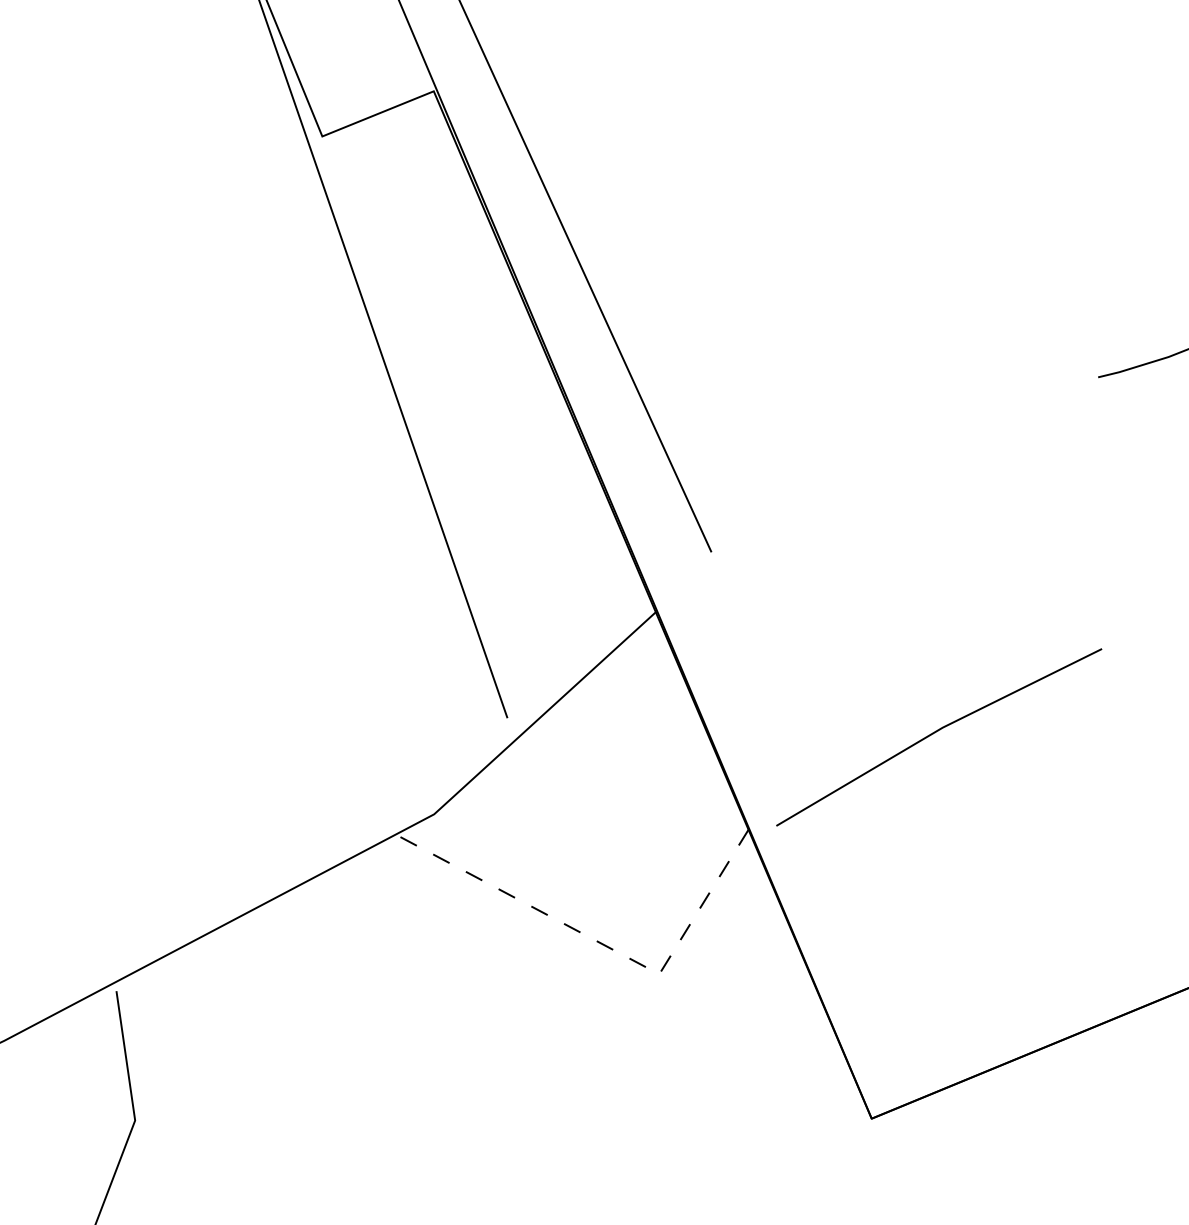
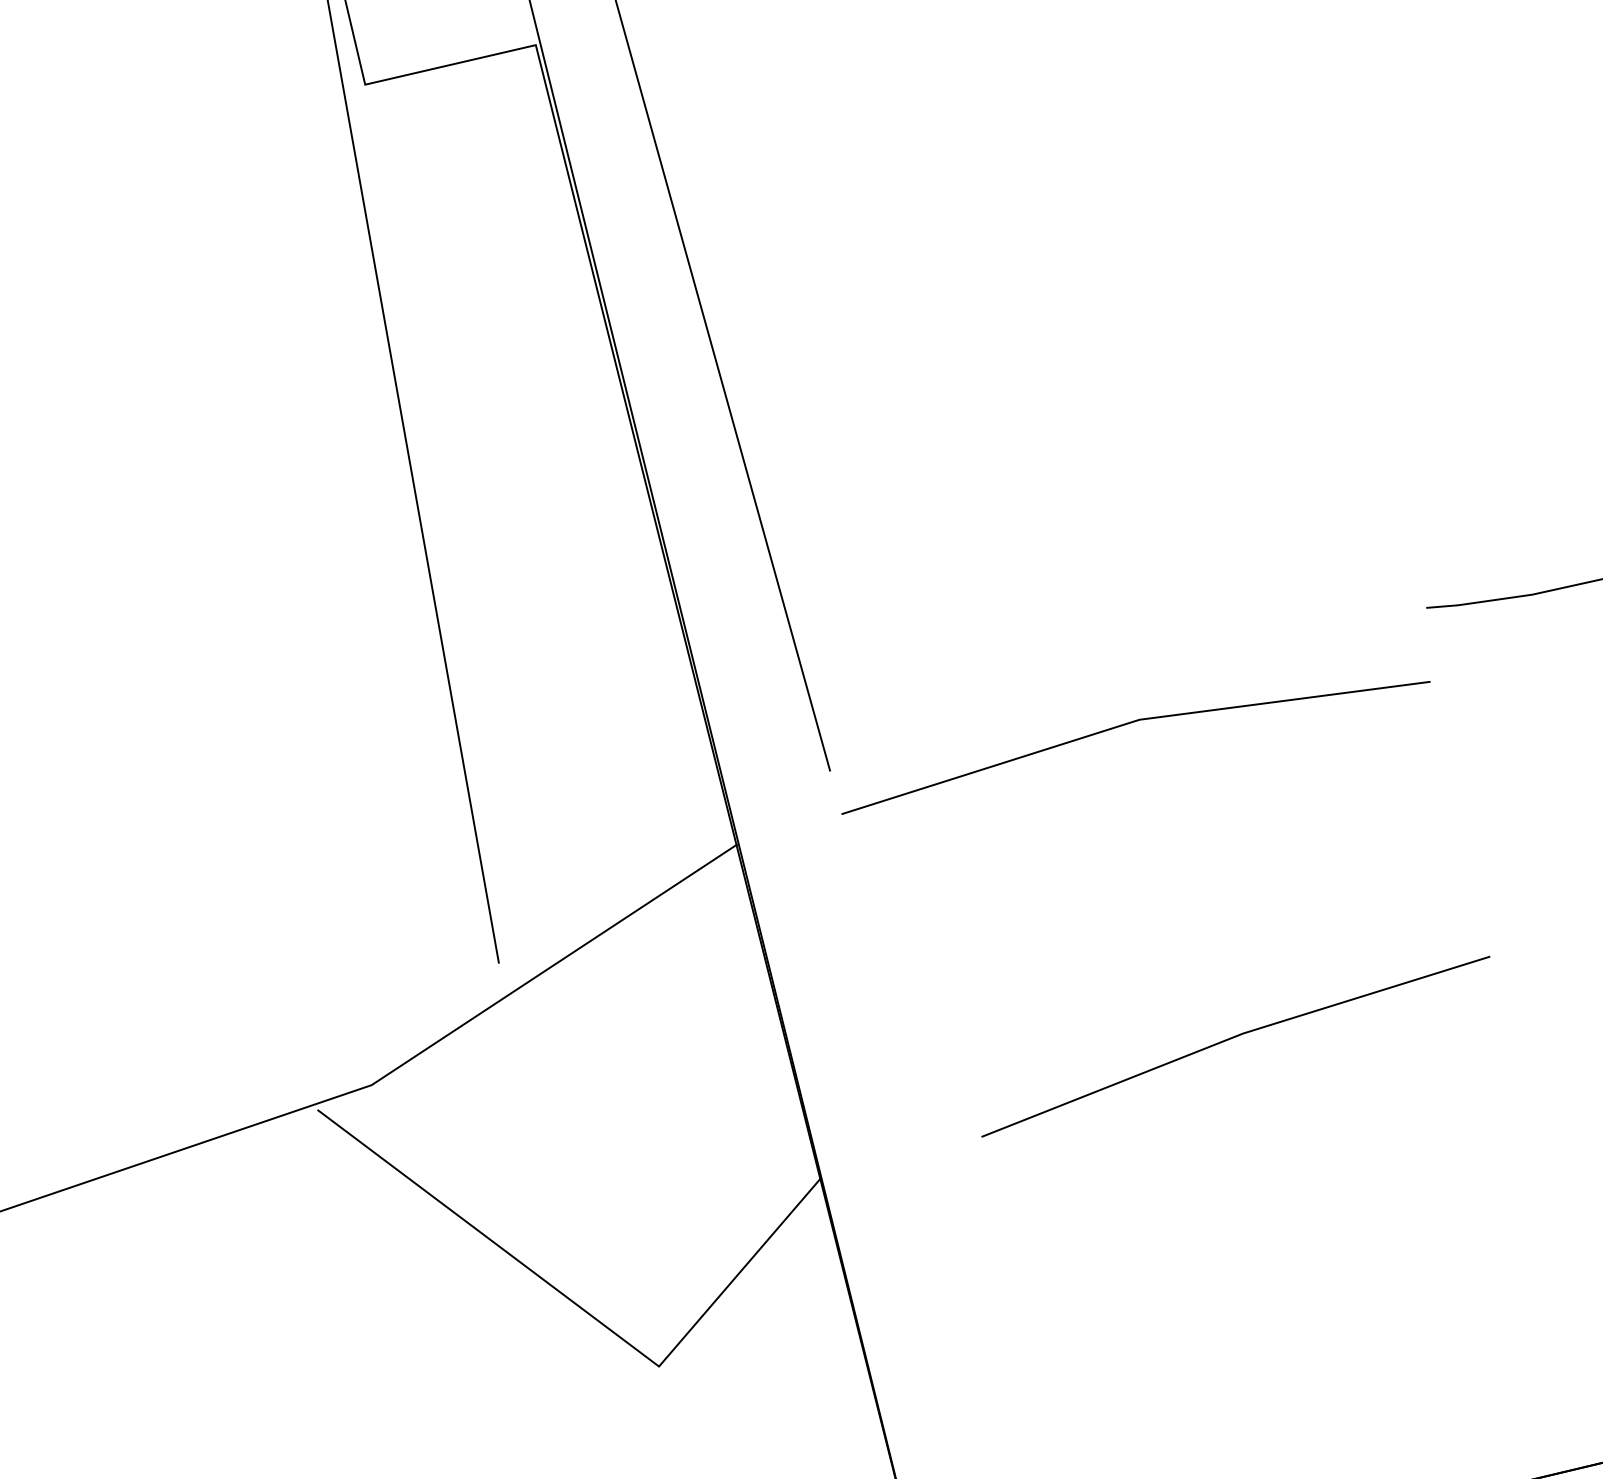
line: (909, 488) -> (1129, 724), added
line: (935, 733) -> (1231, 1040), moved
line: (604, 945) -> (586, 1312), dashed -> solid

